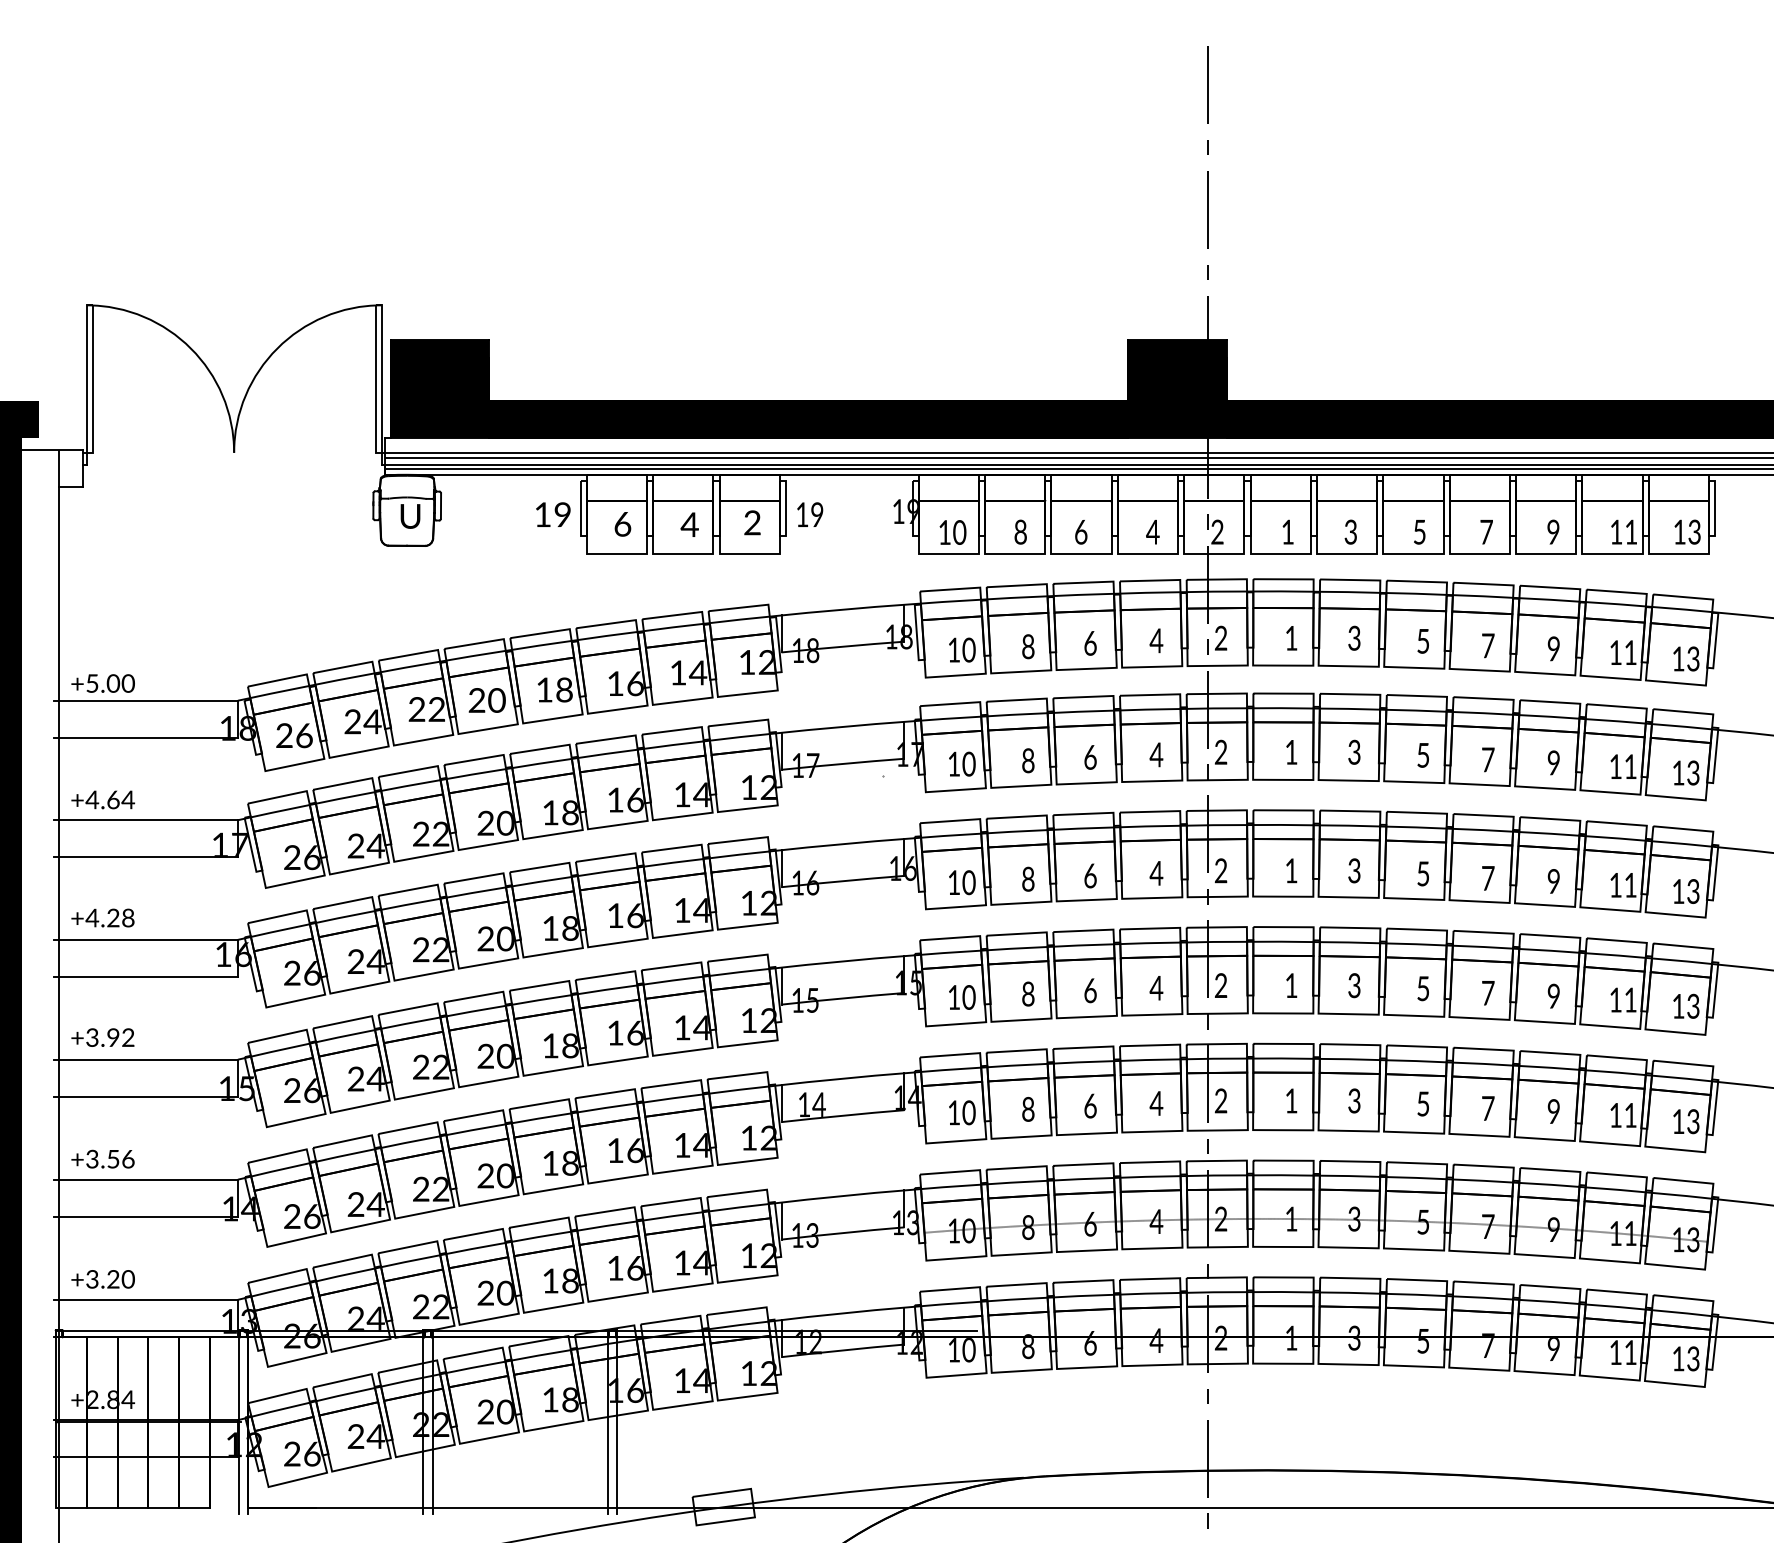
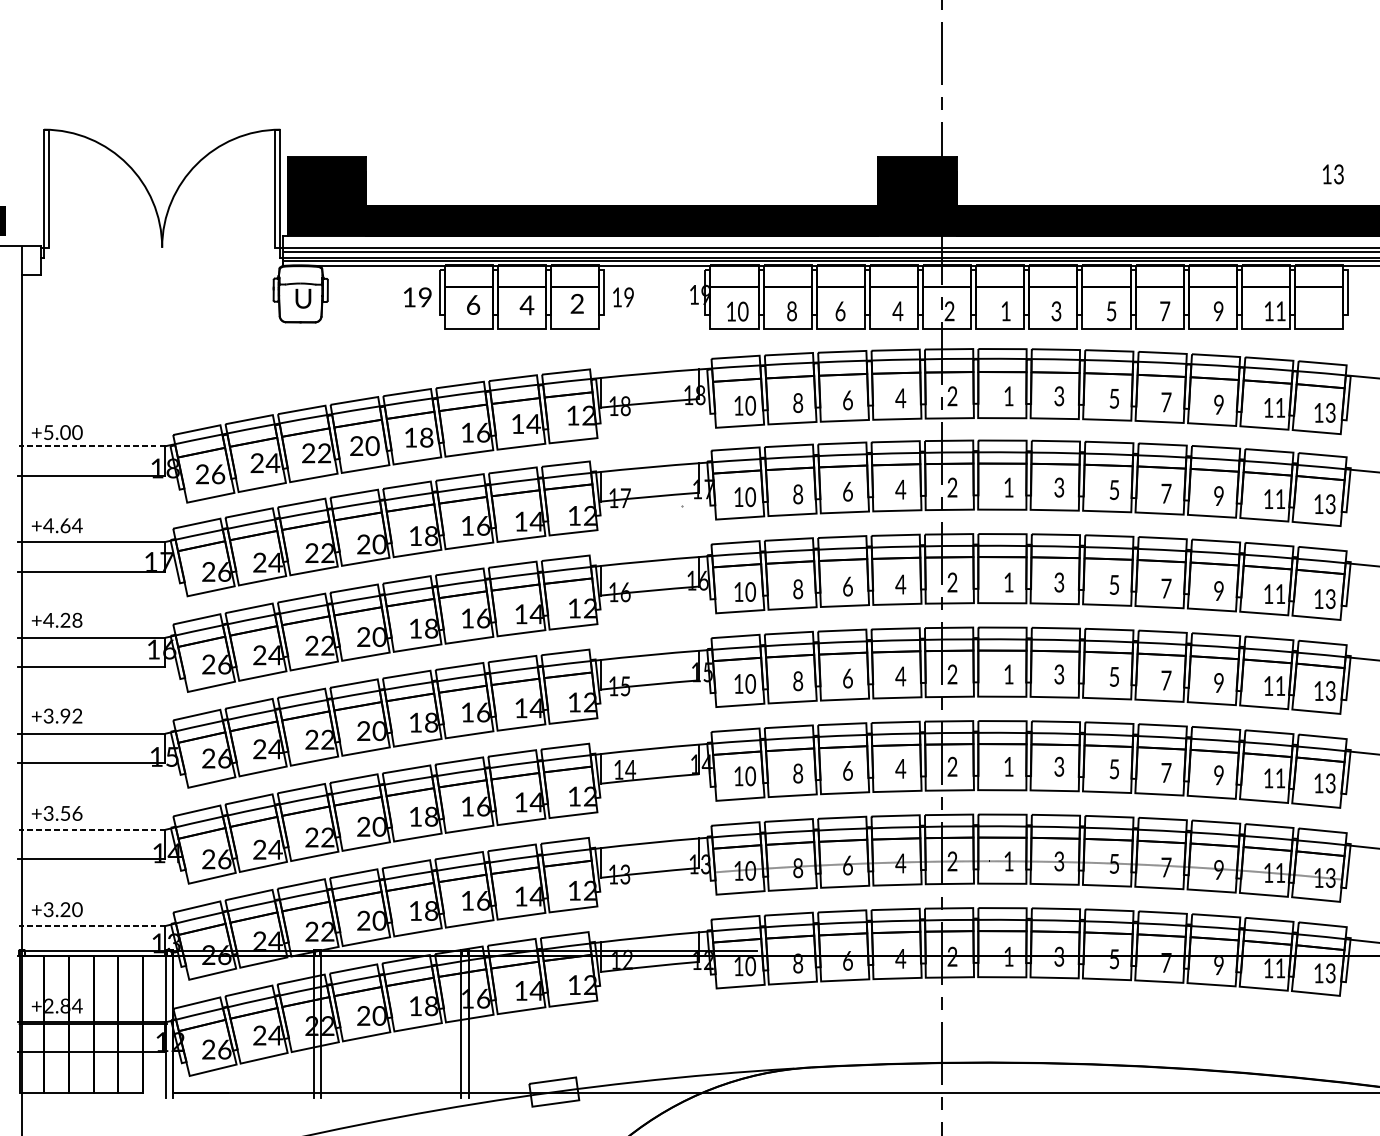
text: (1687, 531) -> (1333, 173), moved
line: (145, 700) -> (91, 446), solid -> dashed
line: (145, 1179) -> (91, 829), solid -> dashed
line: (145, 1299) -> (91, 925), solid -> dashed

